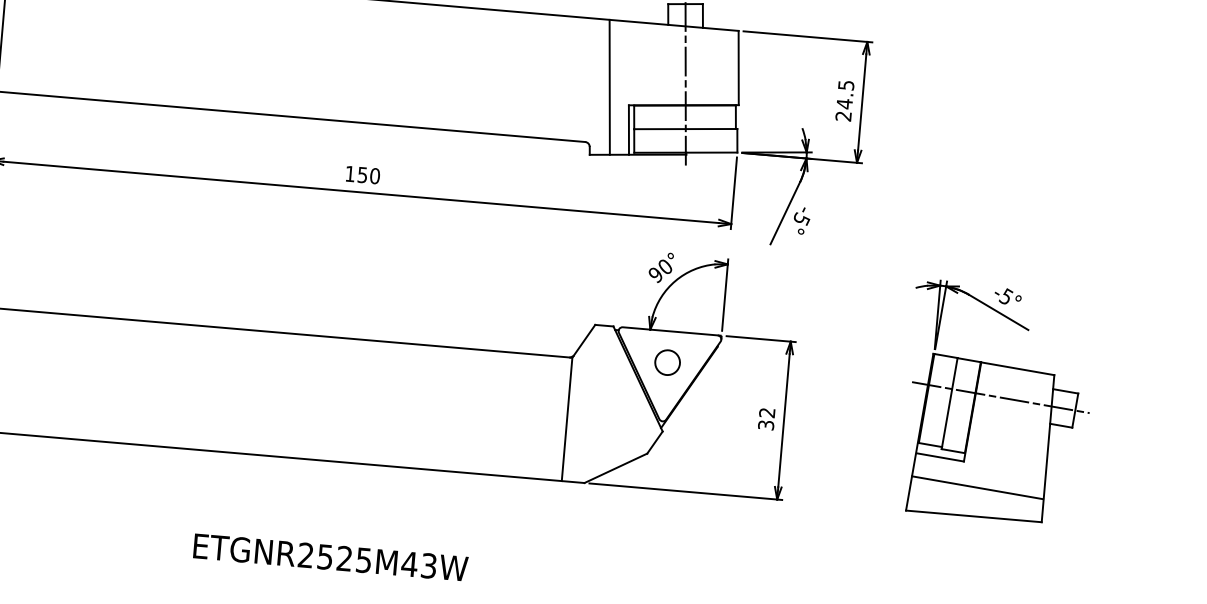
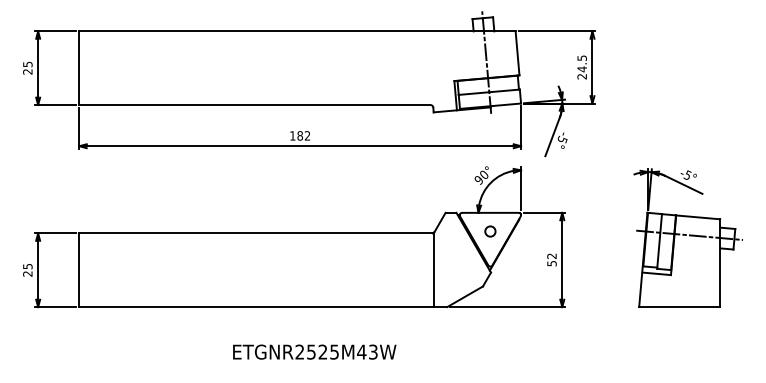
line: (608, 87) -> (441, 71), removed
text: (368, 174) -> (303, 135), 150 -> 182
circle: (667, 362) -> (490, 231), size x0.7
text: (765, 424) -> (551, 263), 32 -> 52
line: (976, 486) -> (679, 289), removed
text: (330, 556) -> (314, 351), moved

